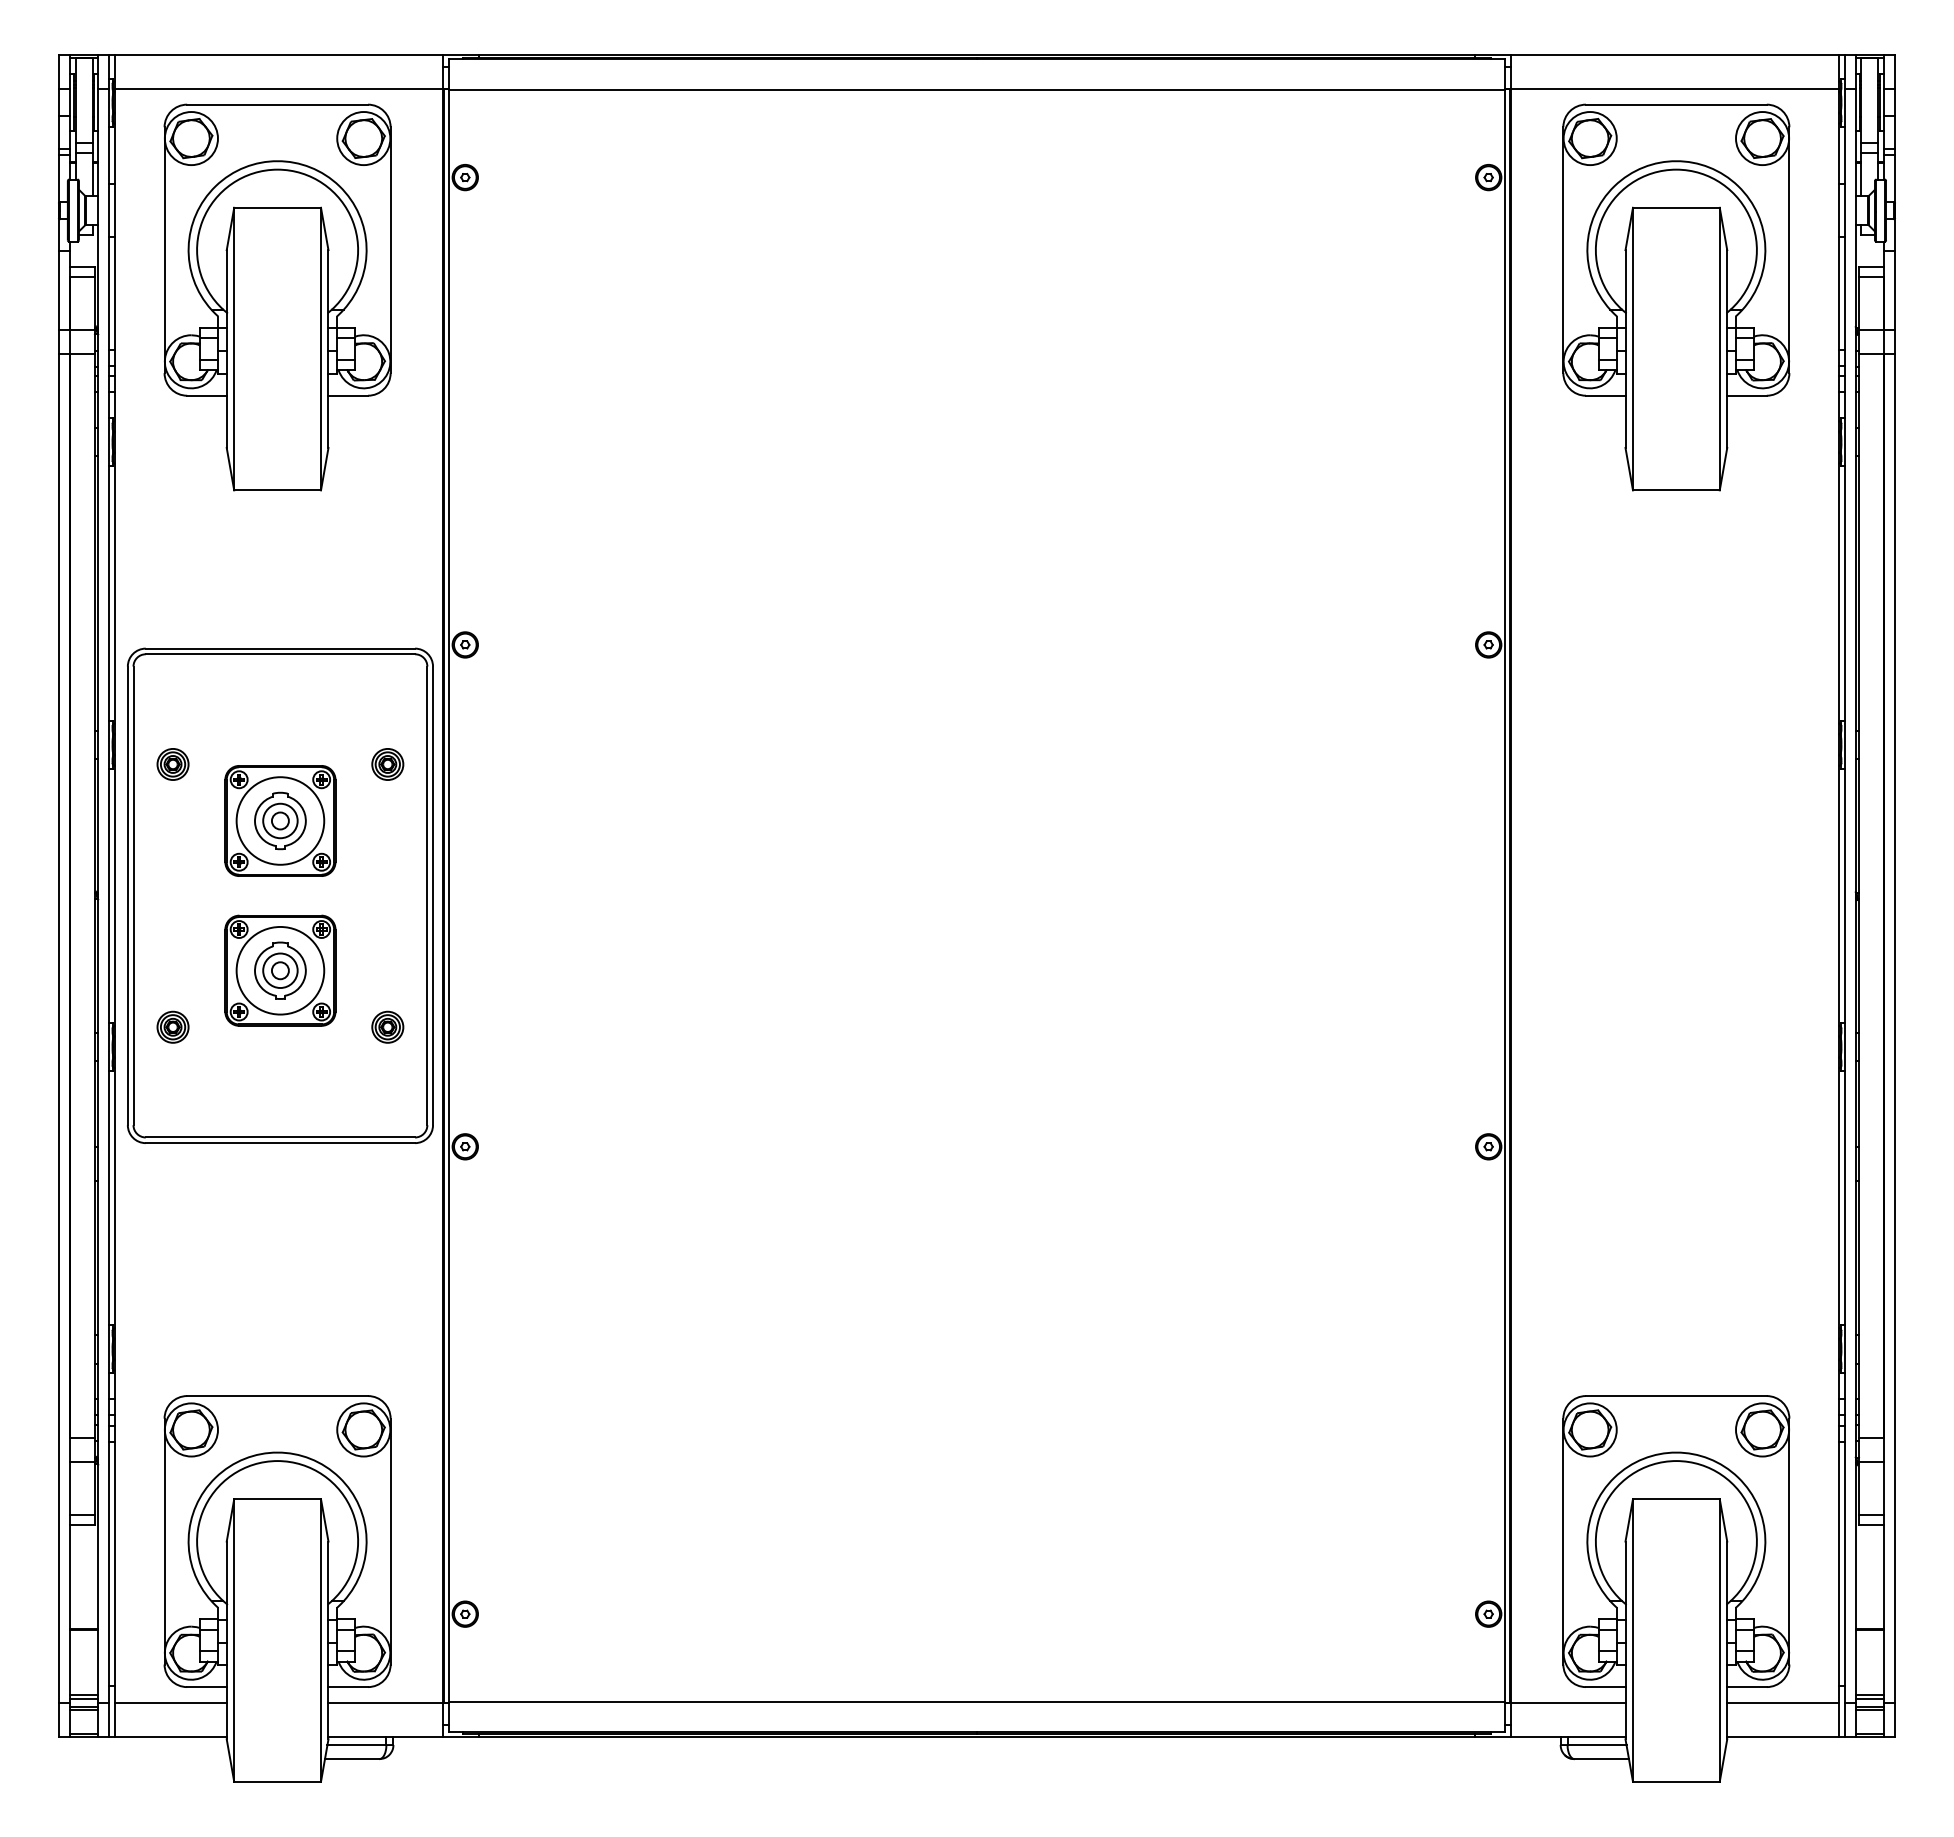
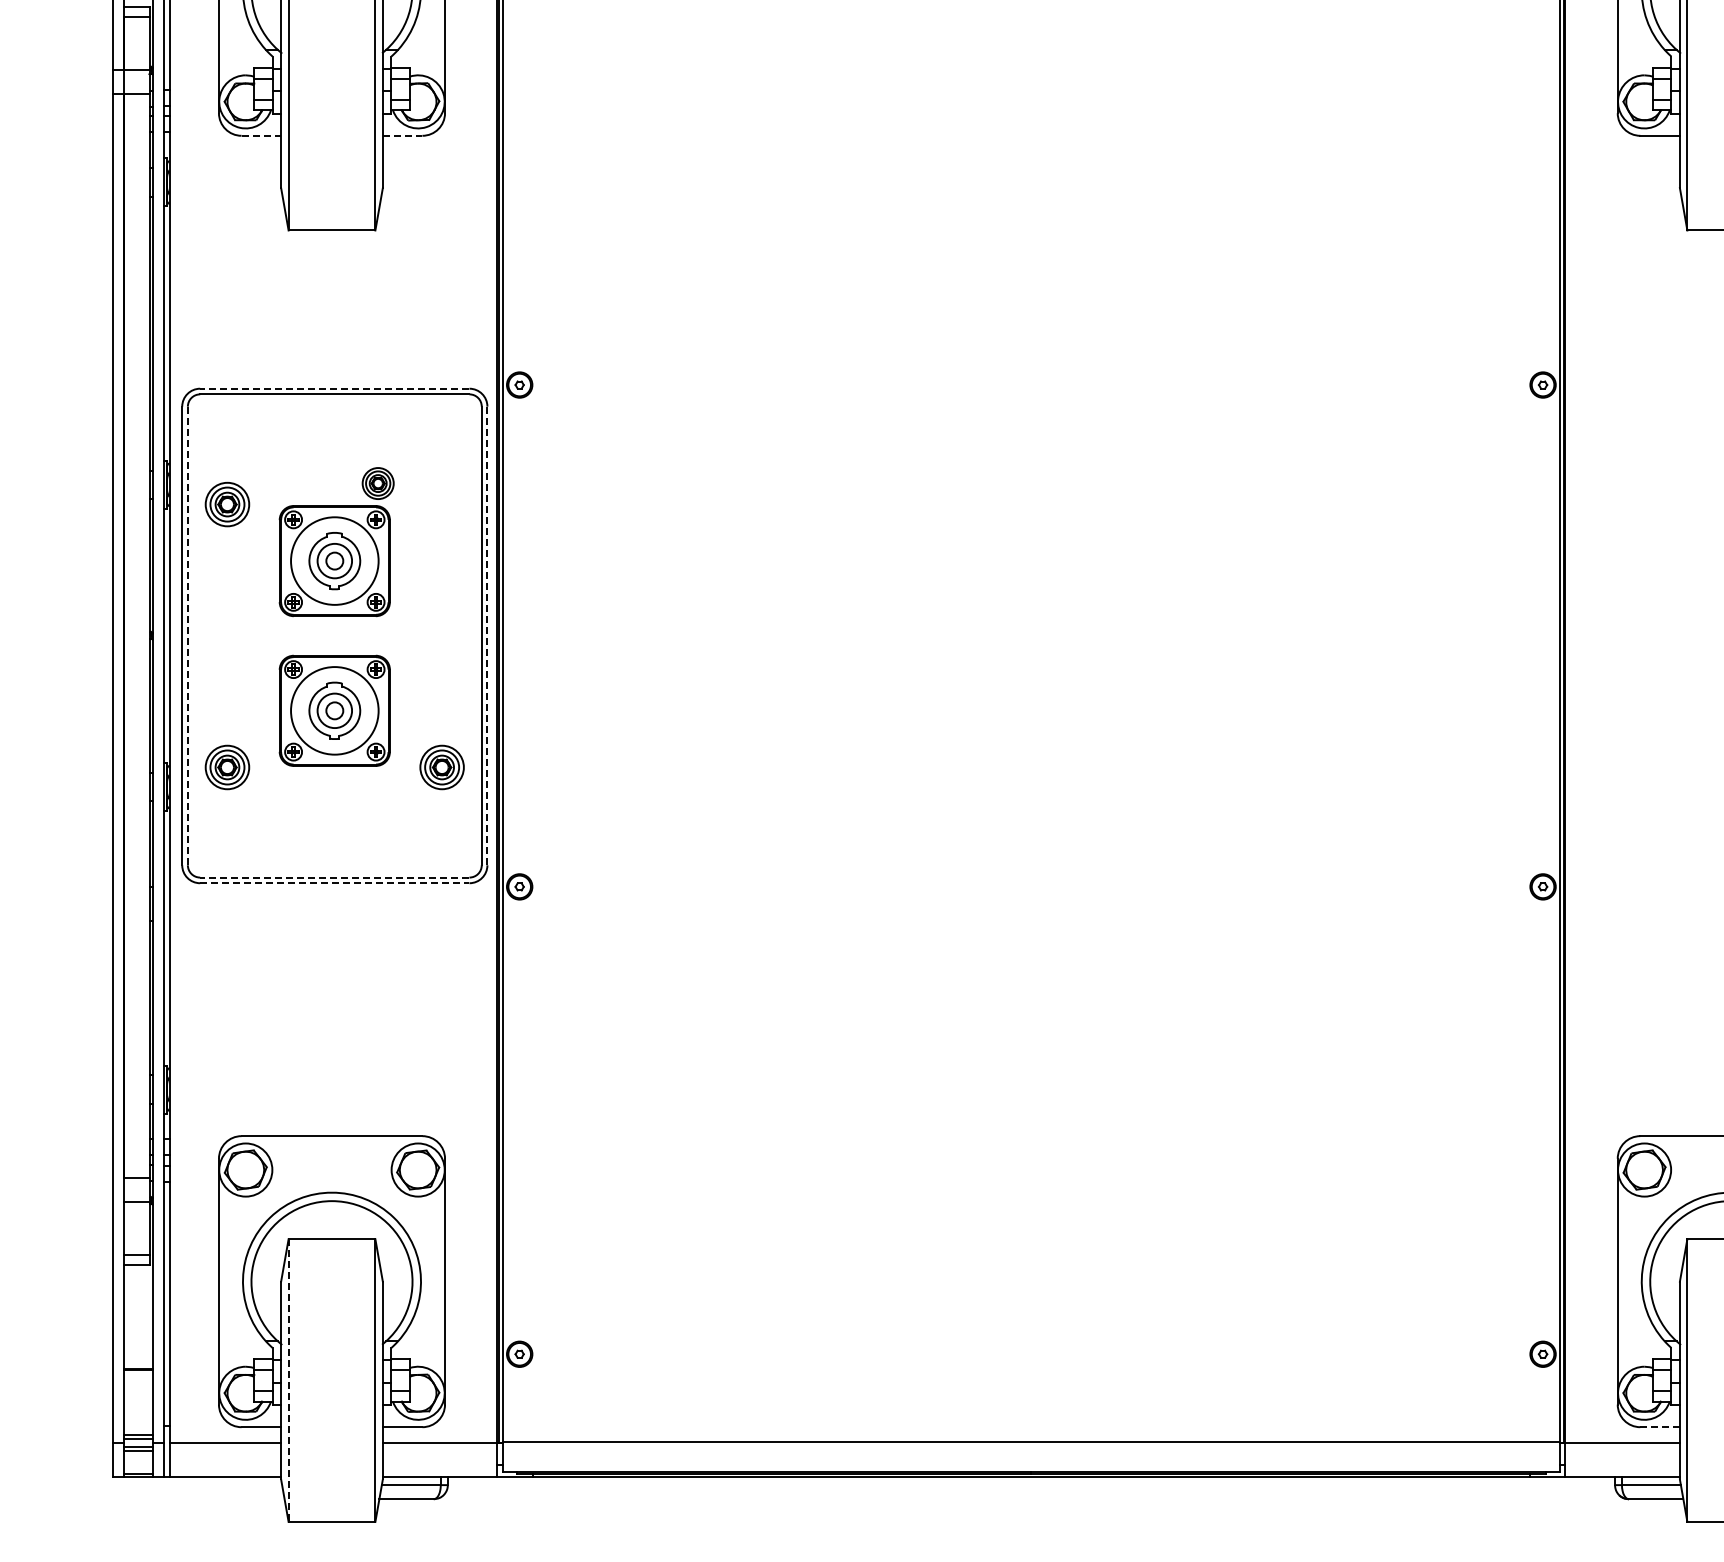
line: (206, 395) -> (260, 135), solid -> dashed
line: (348, 395) -> (402, 135), solid -> dashed
line: (280, 648) -> (334, 388), solid -> dashed
part: (172, 764) -> (226, 504), size x1.4
part: (387, 764) -> (377, 483), moved
line: (133, 895) -> (187, 635), solid -> dashed
line: (433, 895) -> (487, 635), solid -> dashed
part: (172, 1026) -> (226, 766), size x1.4
part: (387, 1026) -> (441, 766), size x1.4
line: (280, 1137) -> (334, 877), solid -> dashed
line: (280, 1143) -> (334, 883), solid -> dashed
line: (234, 1640) -> (288, 1380), solid -> dashed
line: (1605, 1687) -> (1659, 1427), solid -> dashed

